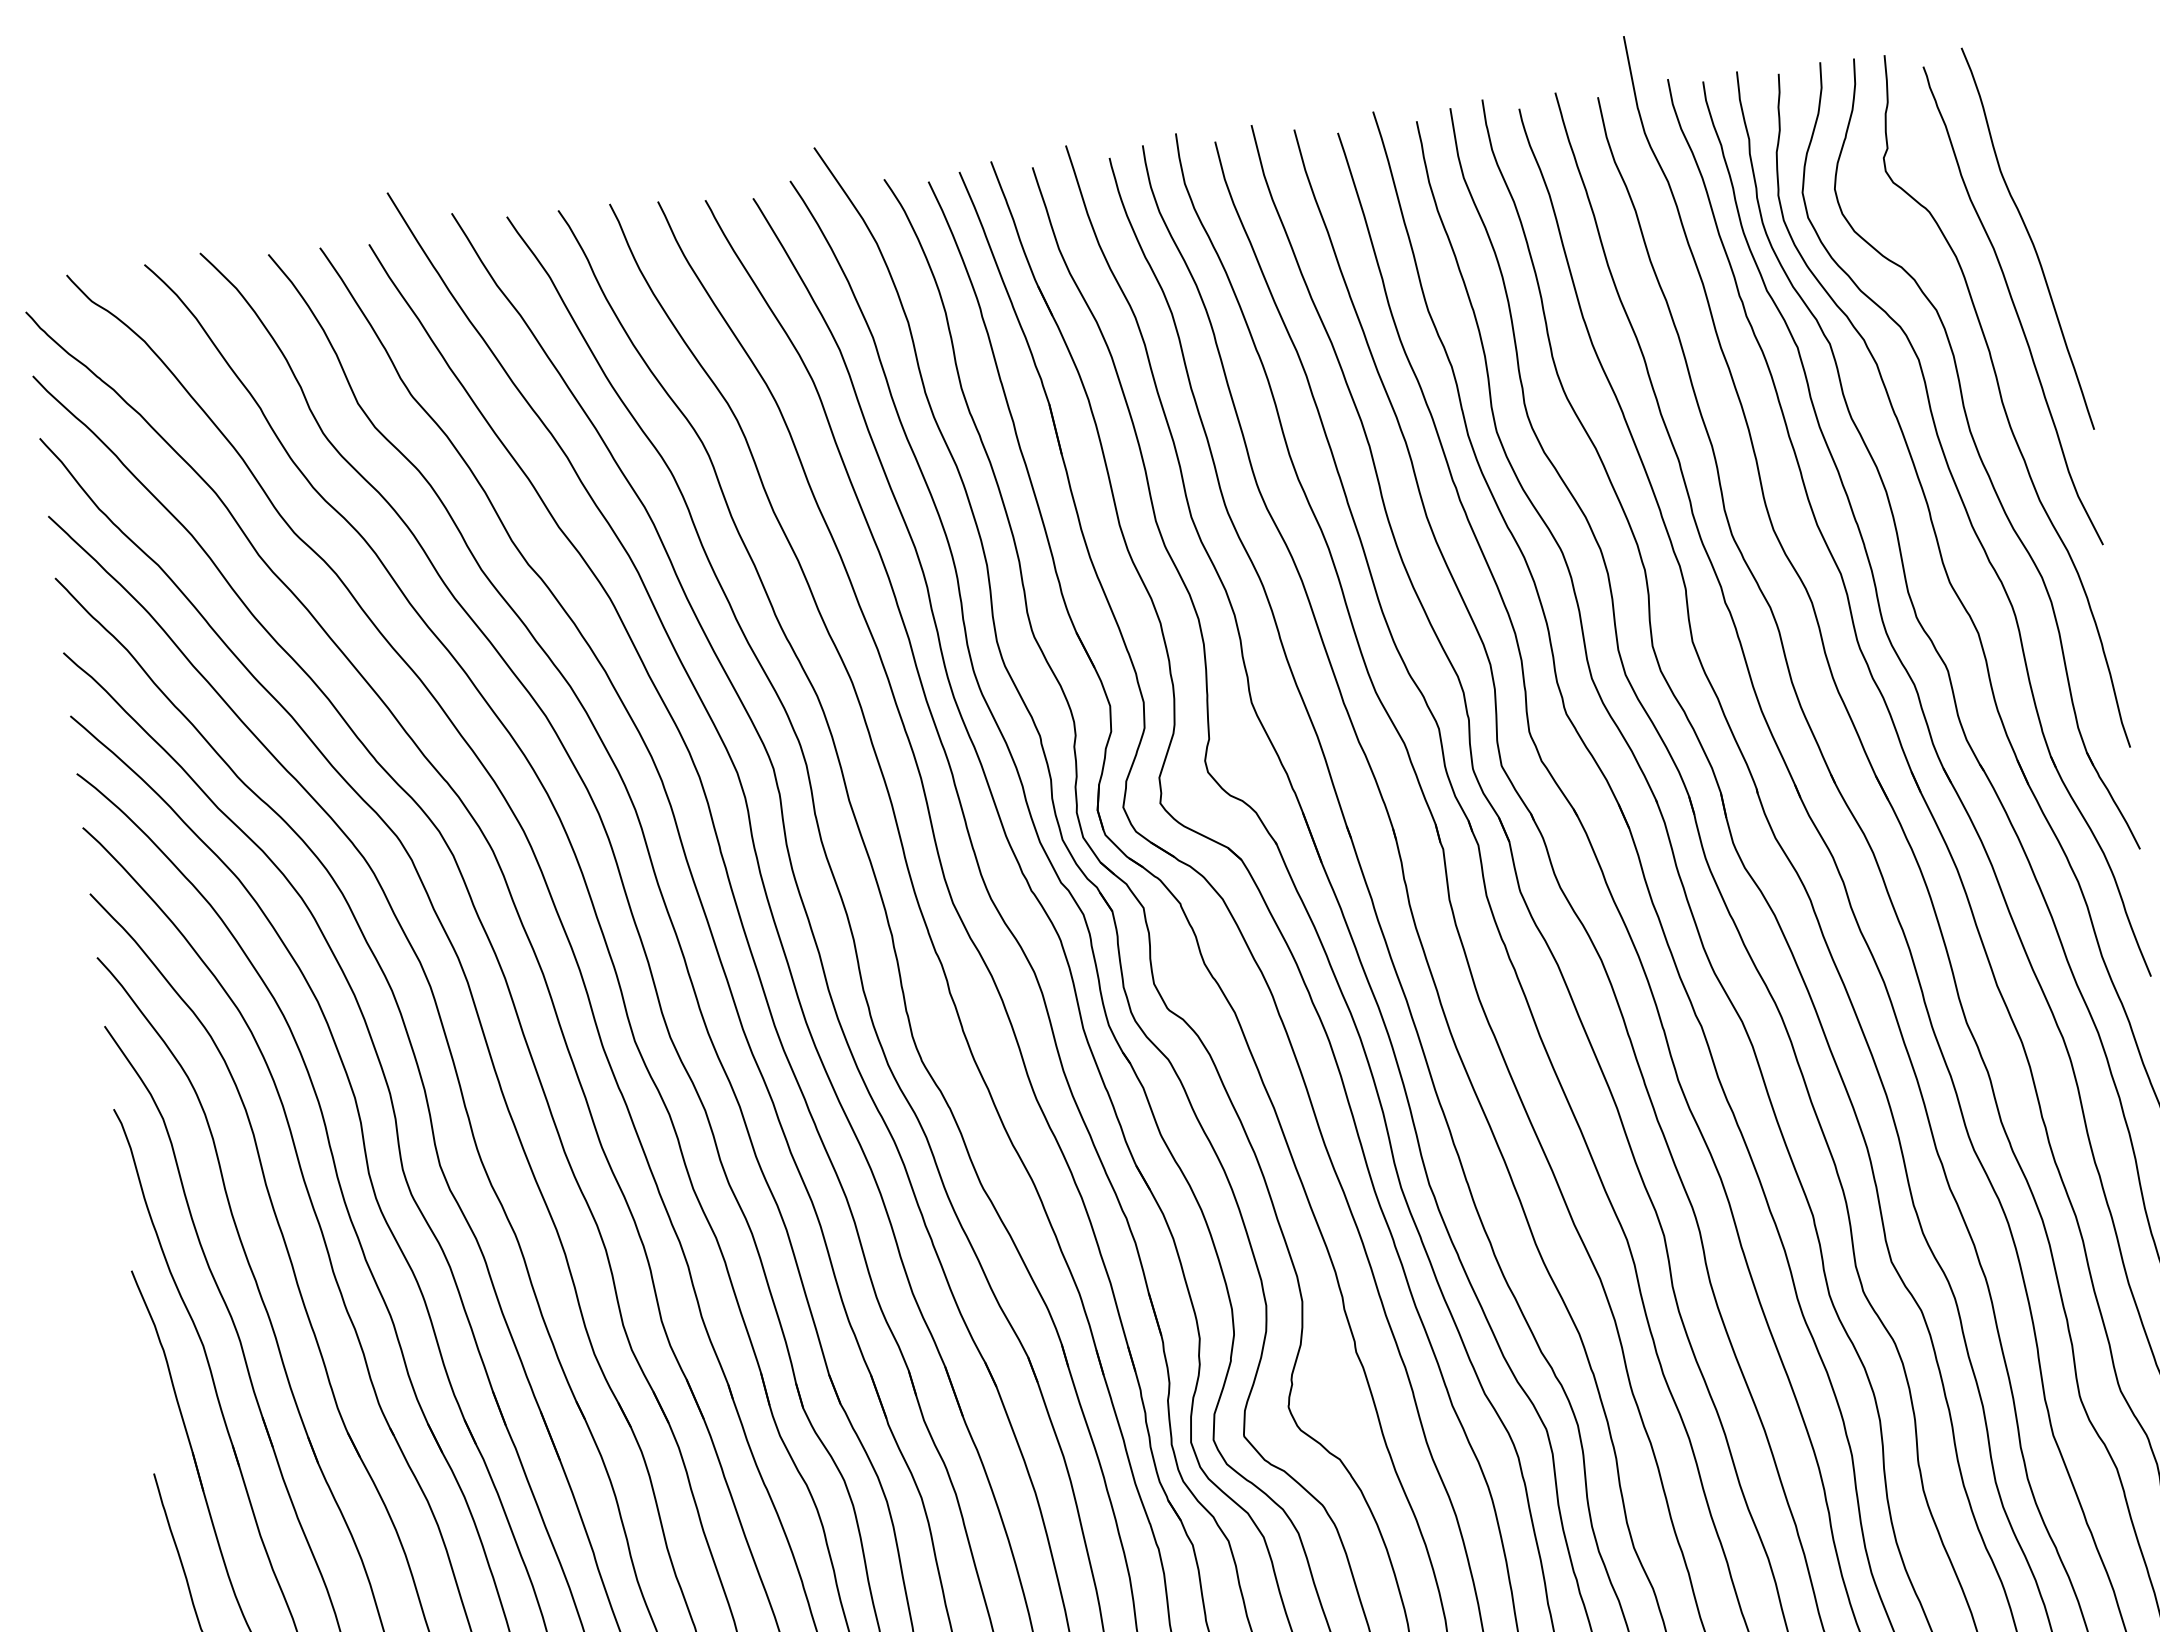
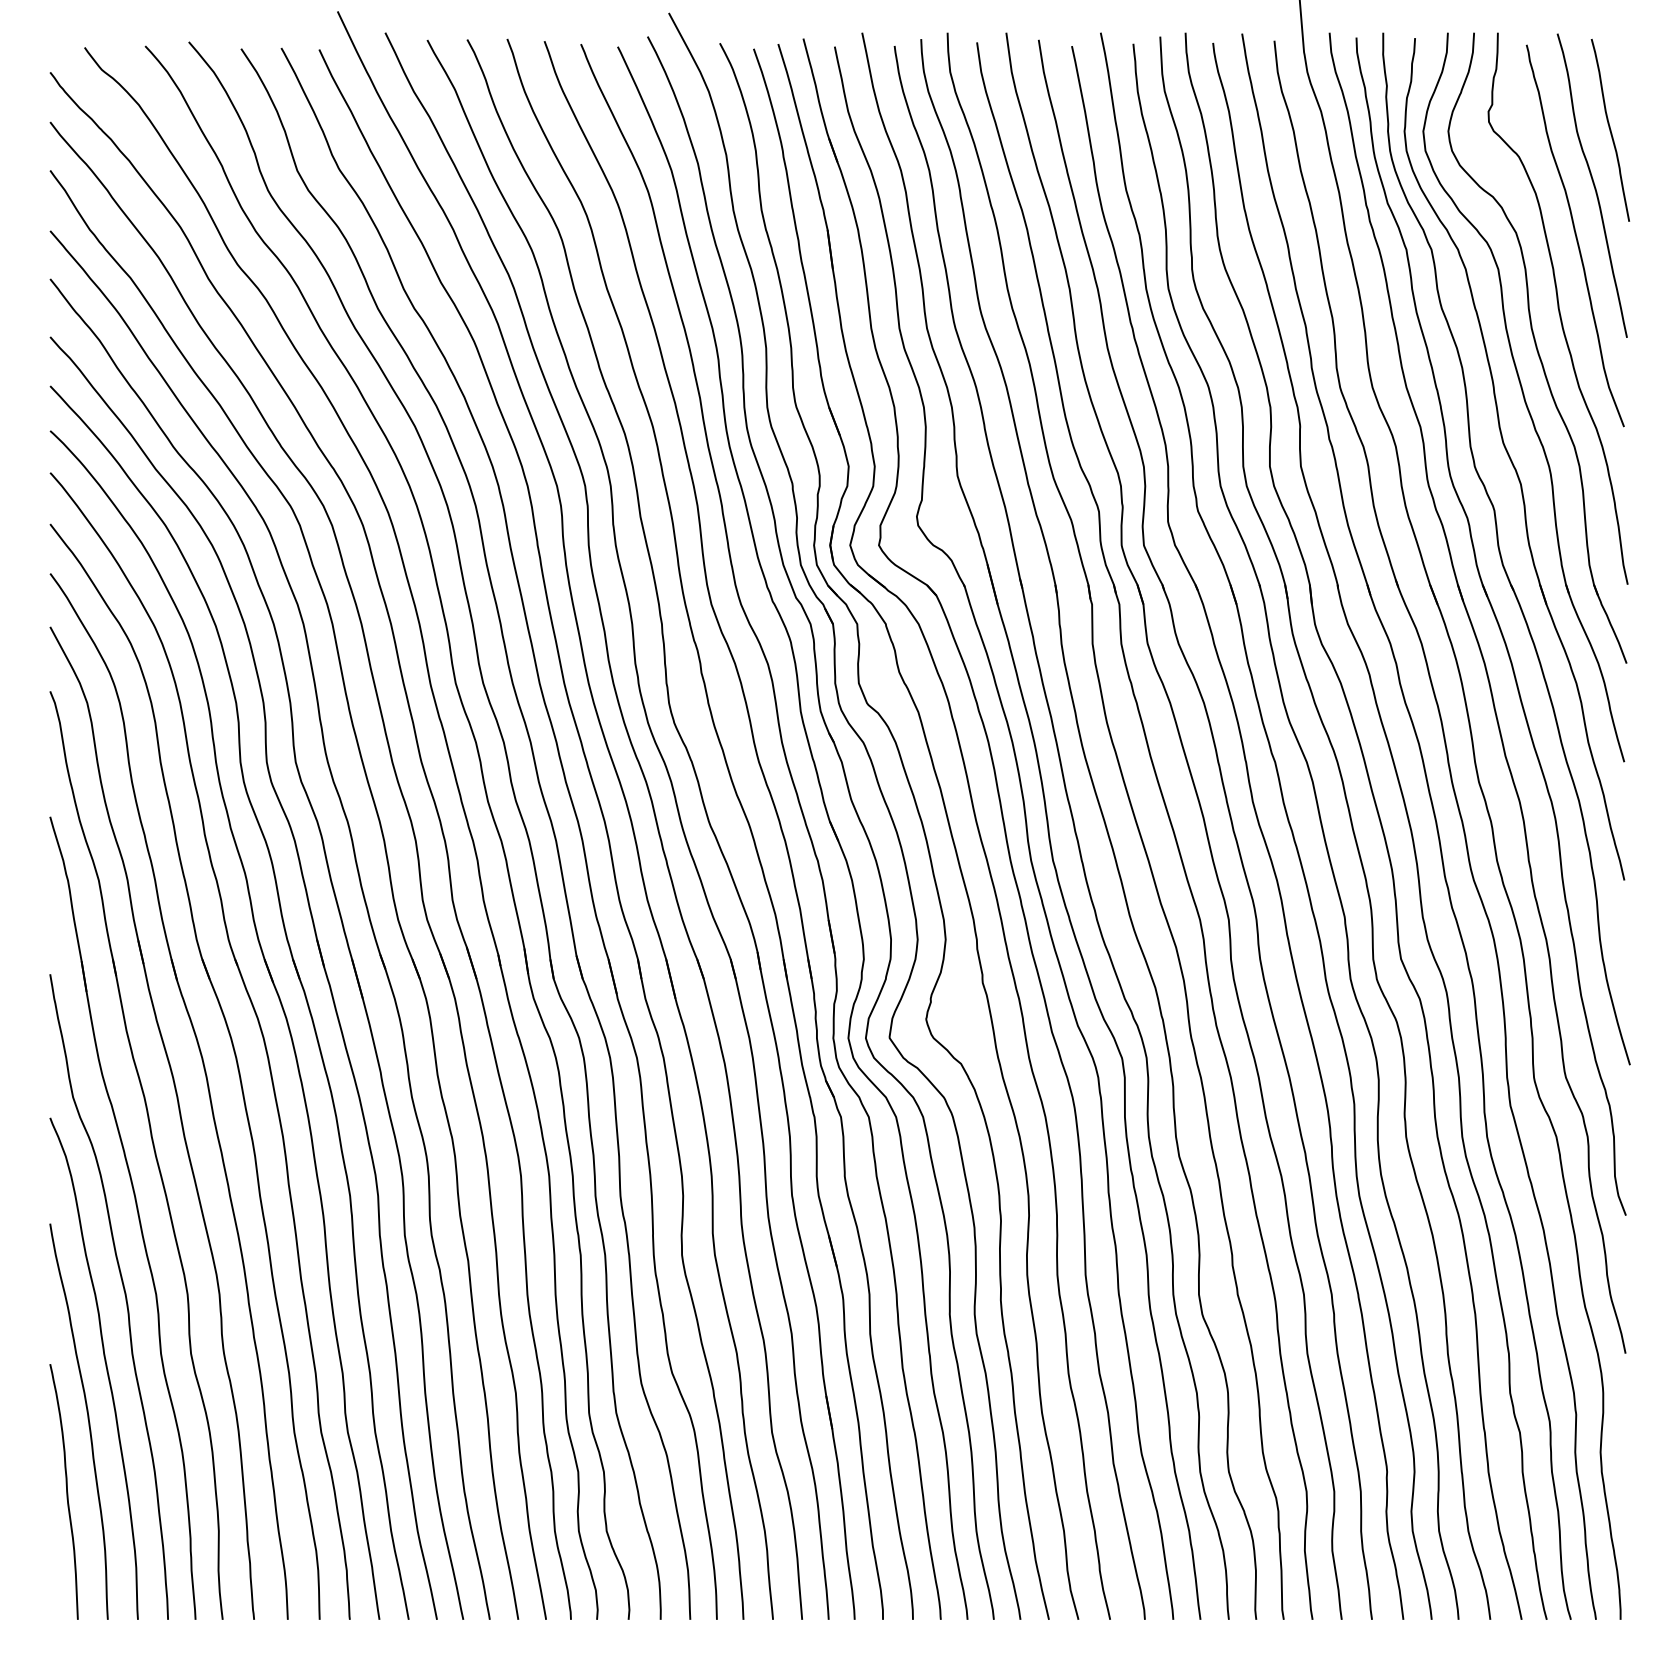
curve: (2043, 165) -> (1610, 130), added

